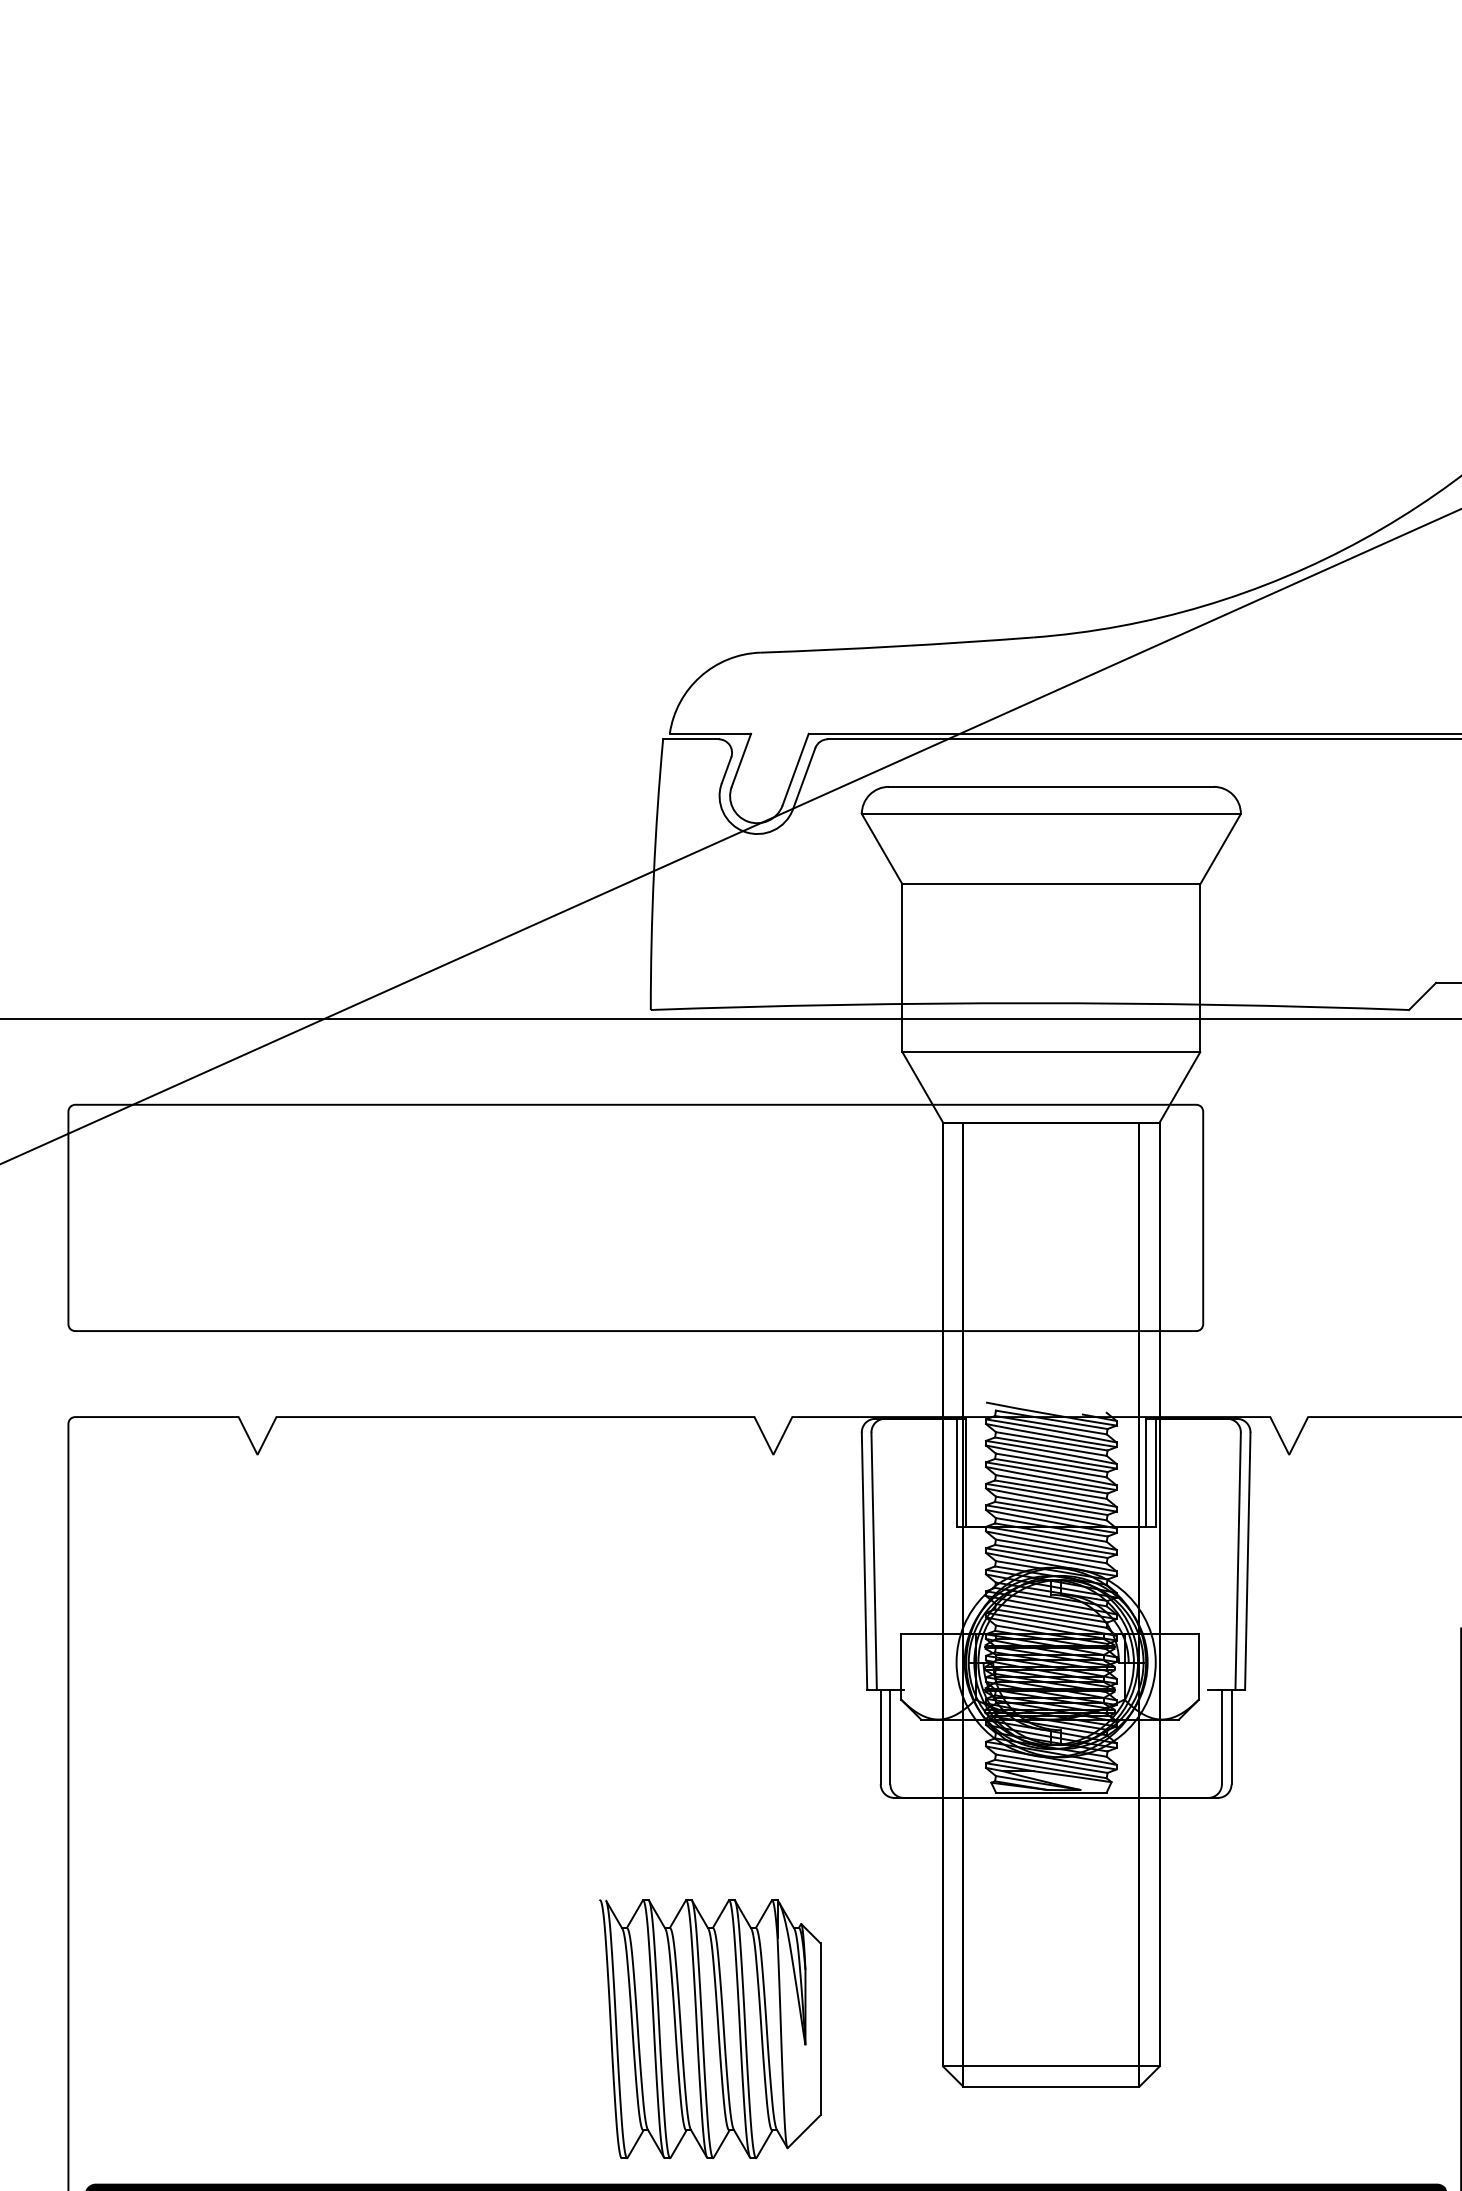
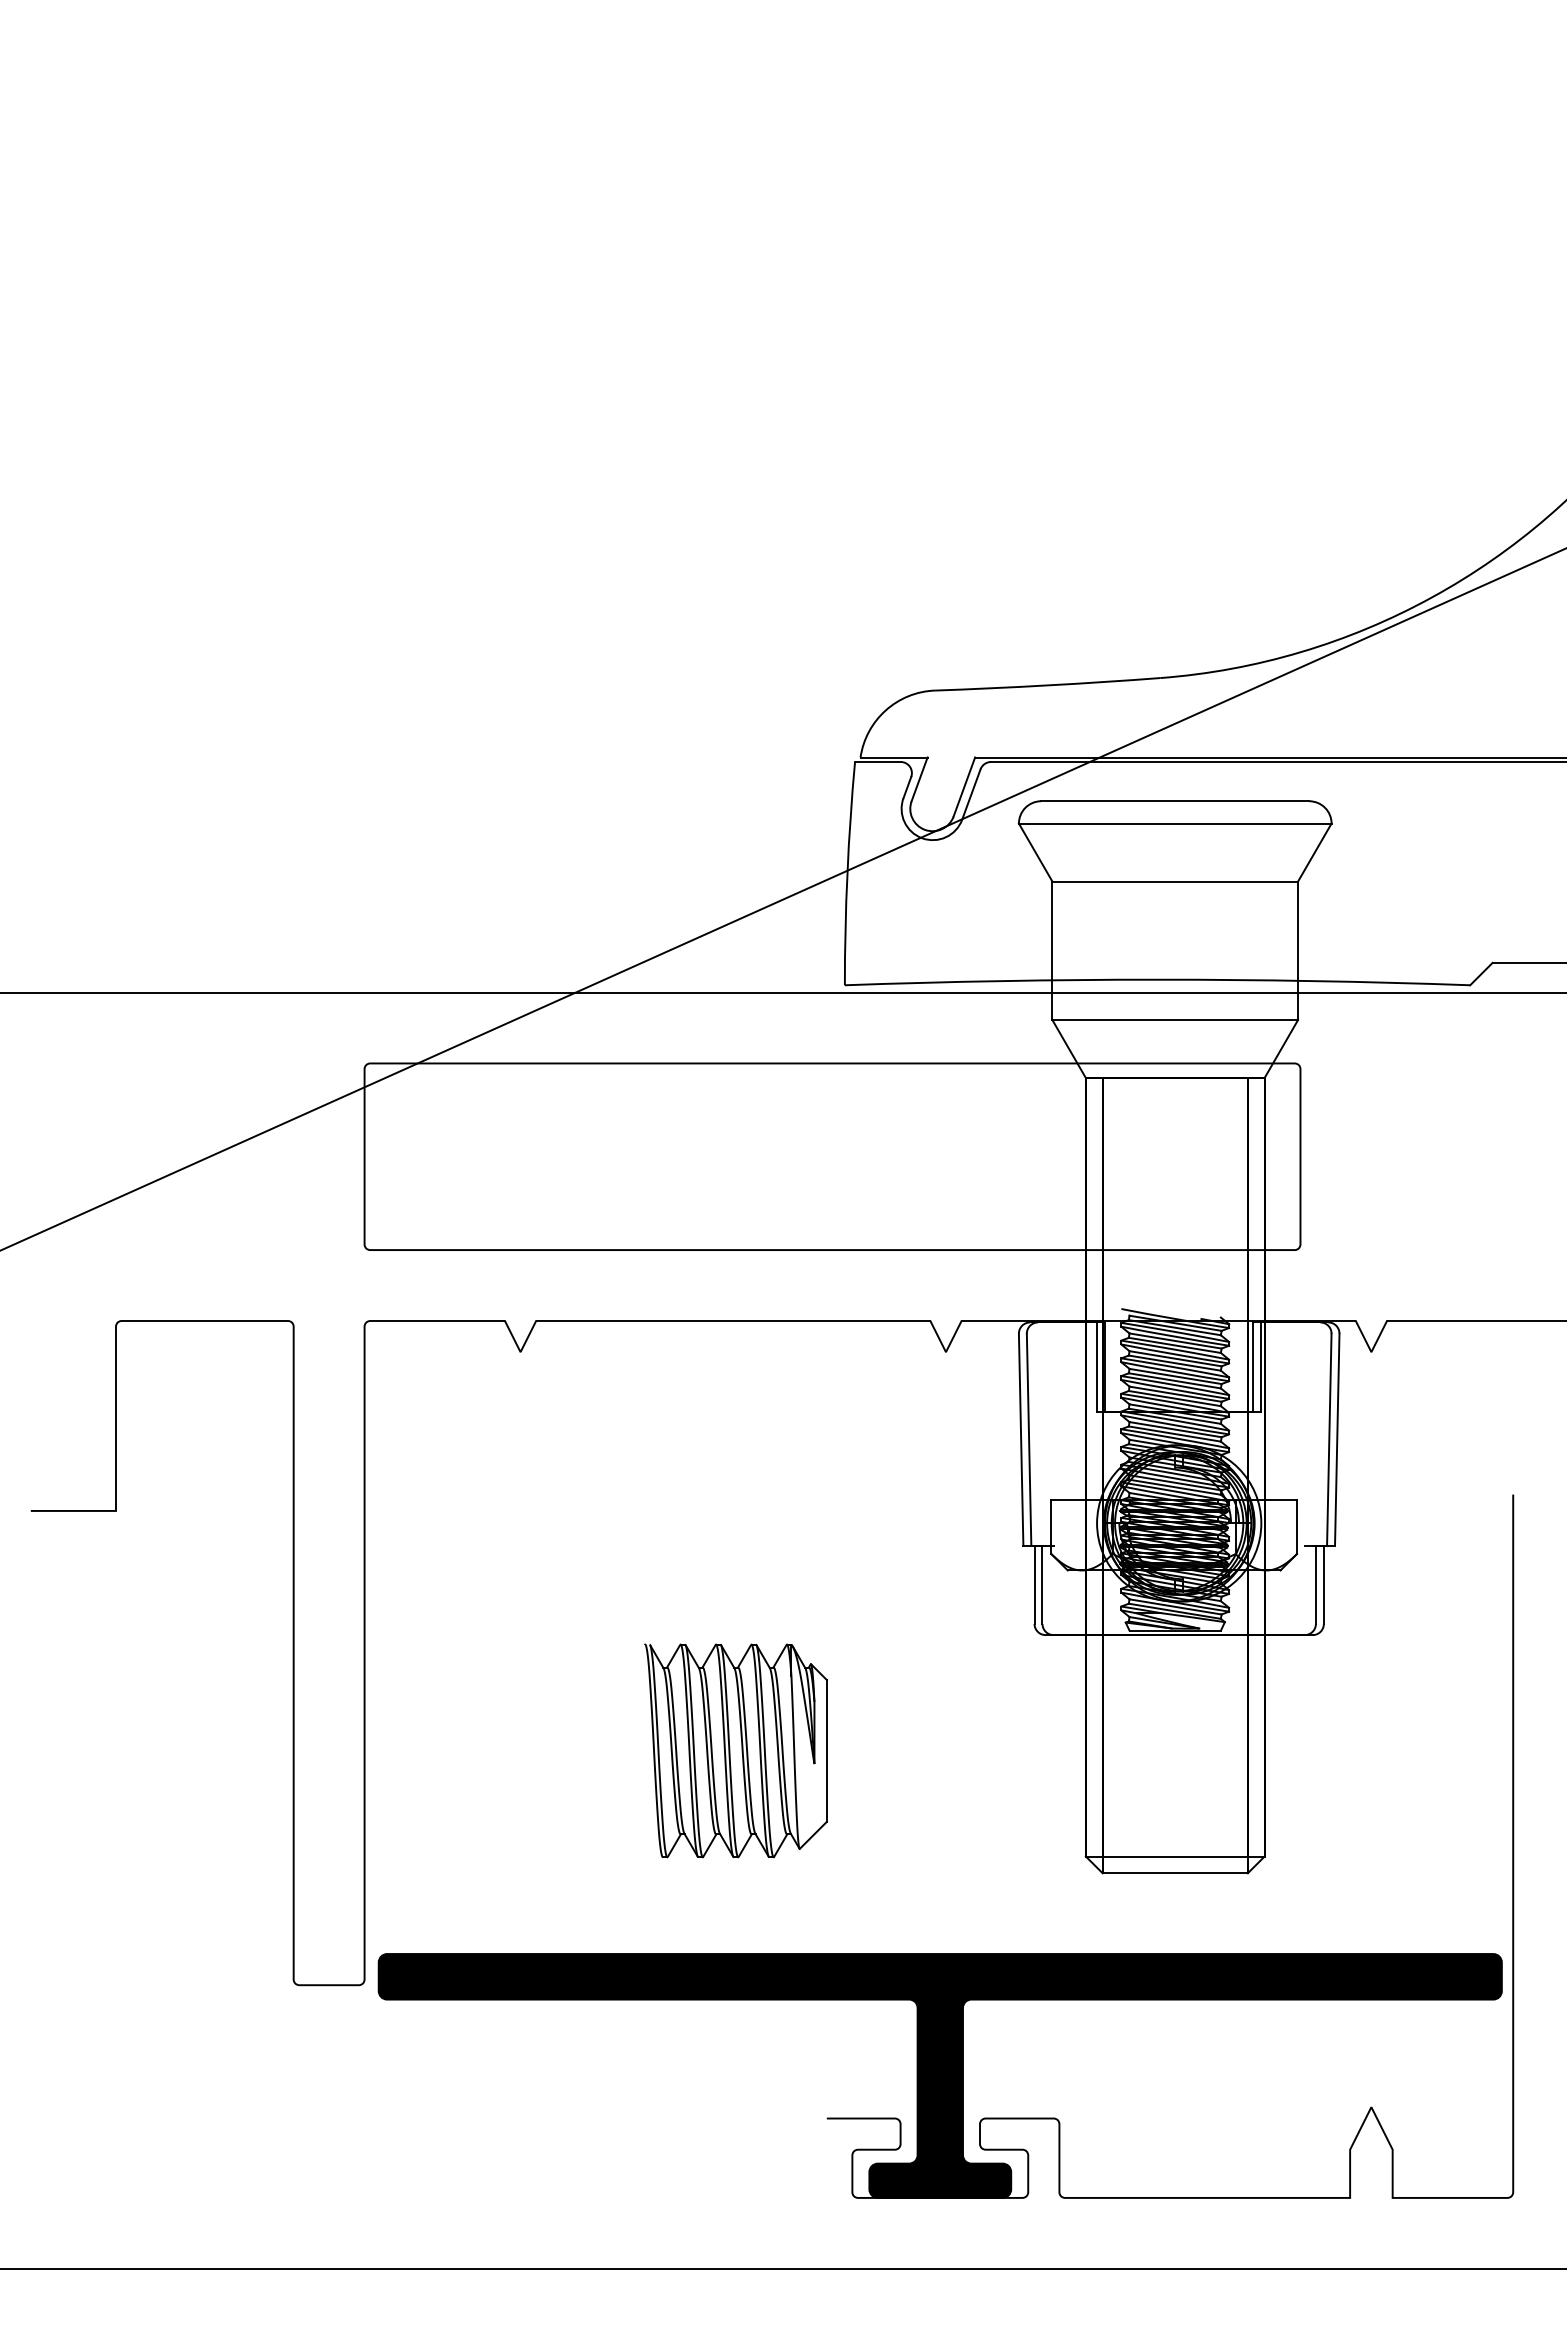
part: (709, 2028) -> (735, 1750), moved

